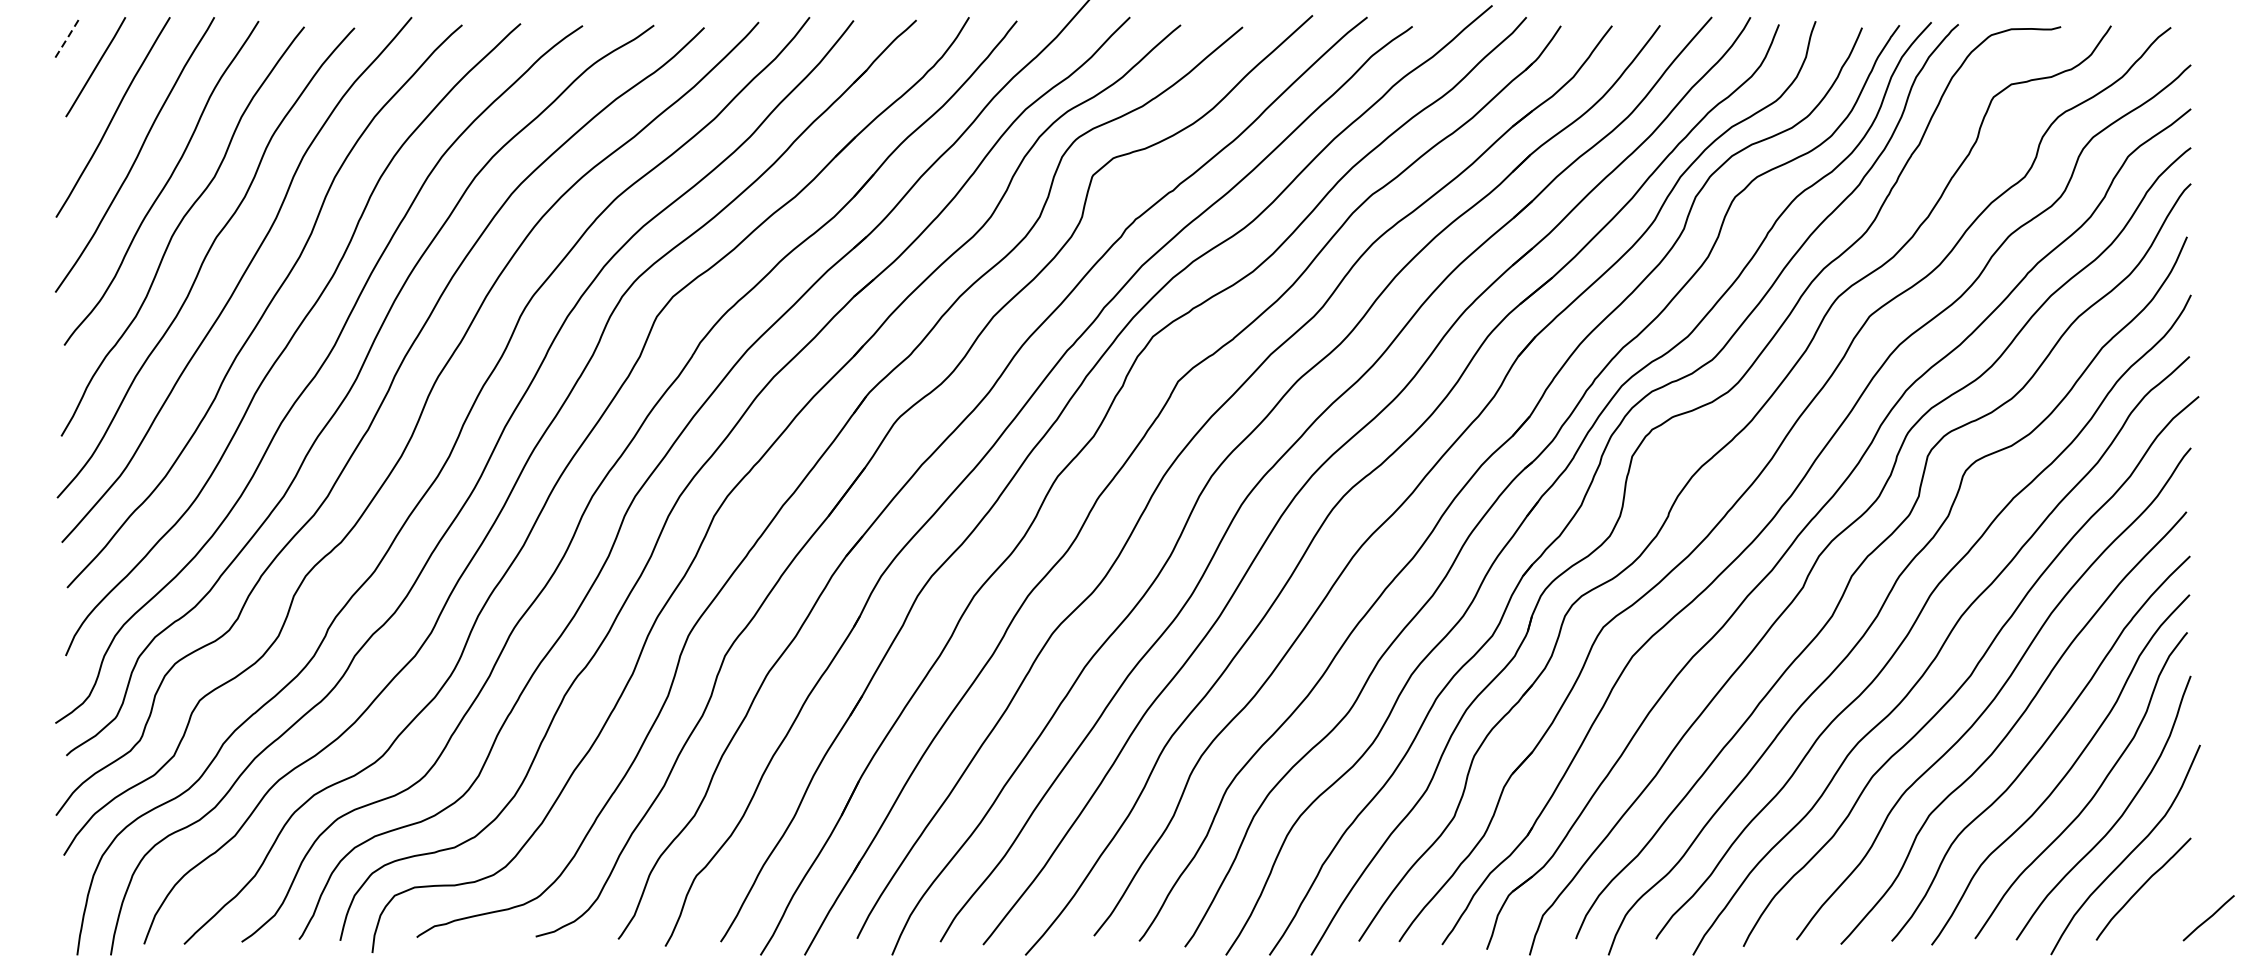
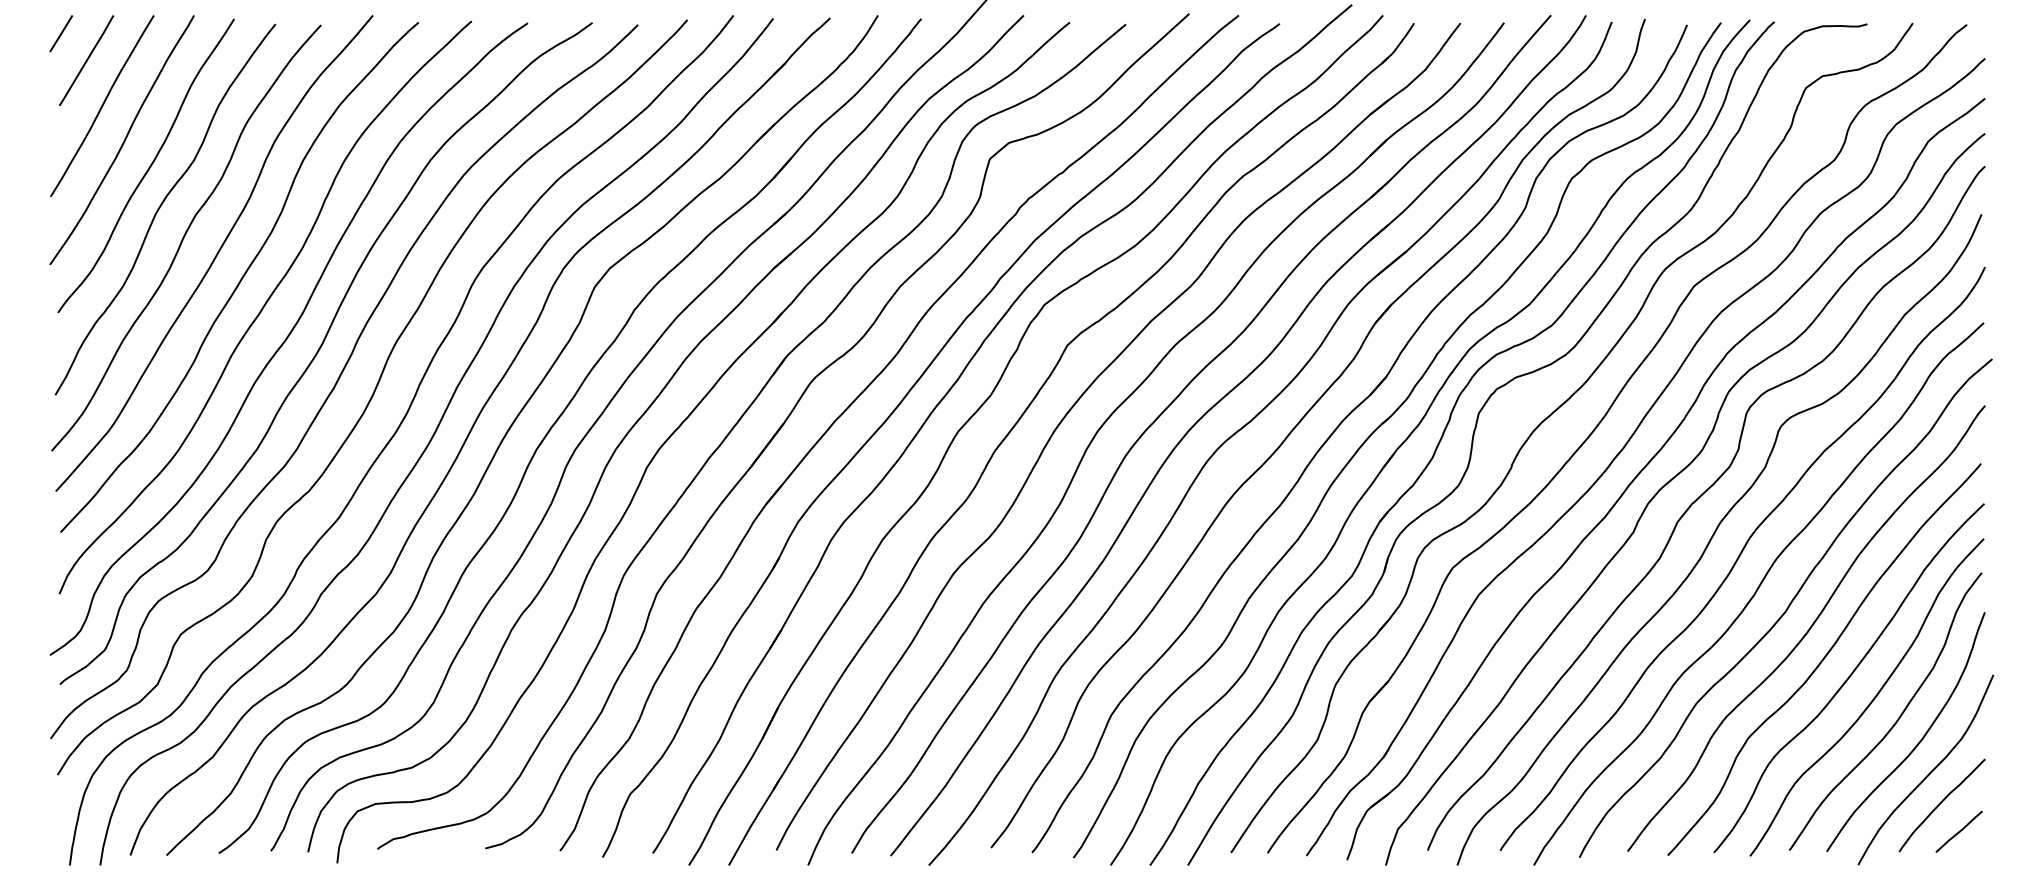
line: (68, 37) -> (61, 33), dashed -> solid
line: (2207, 917) -> (1958, 831), moved

